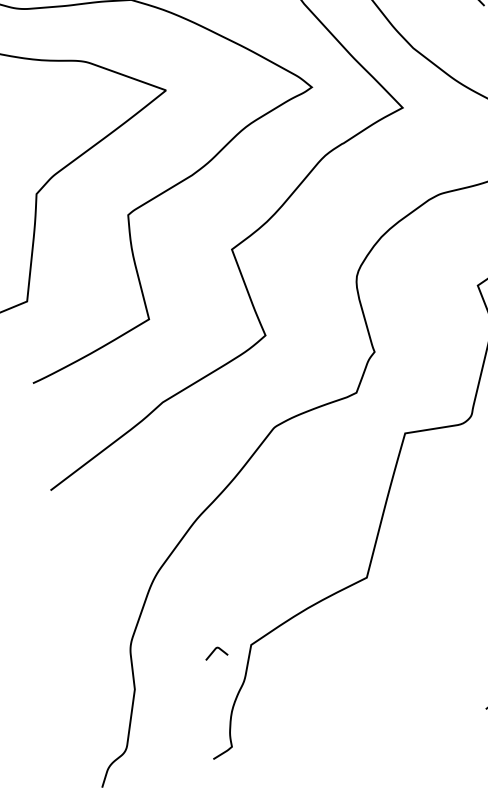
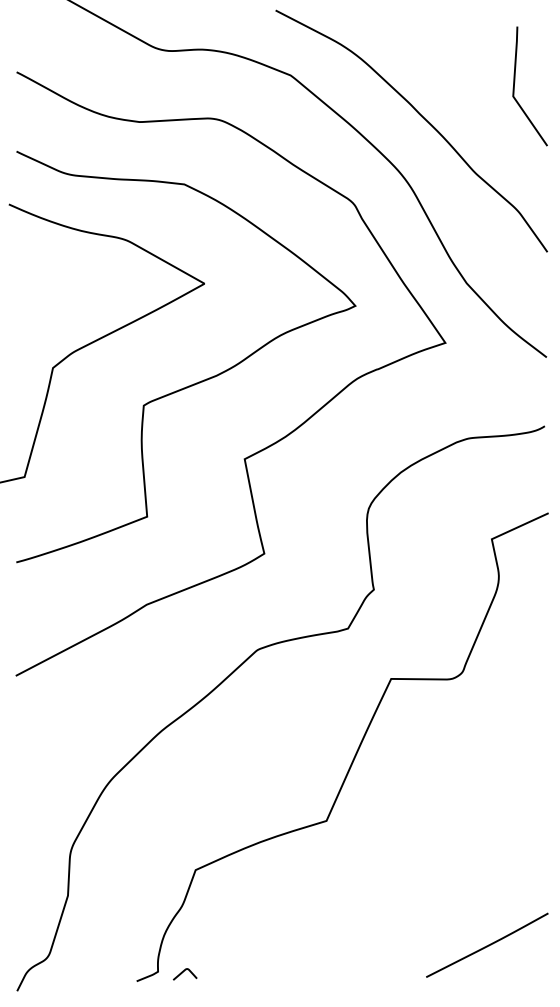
curve: (214, 651) -> (183, 972), moved

